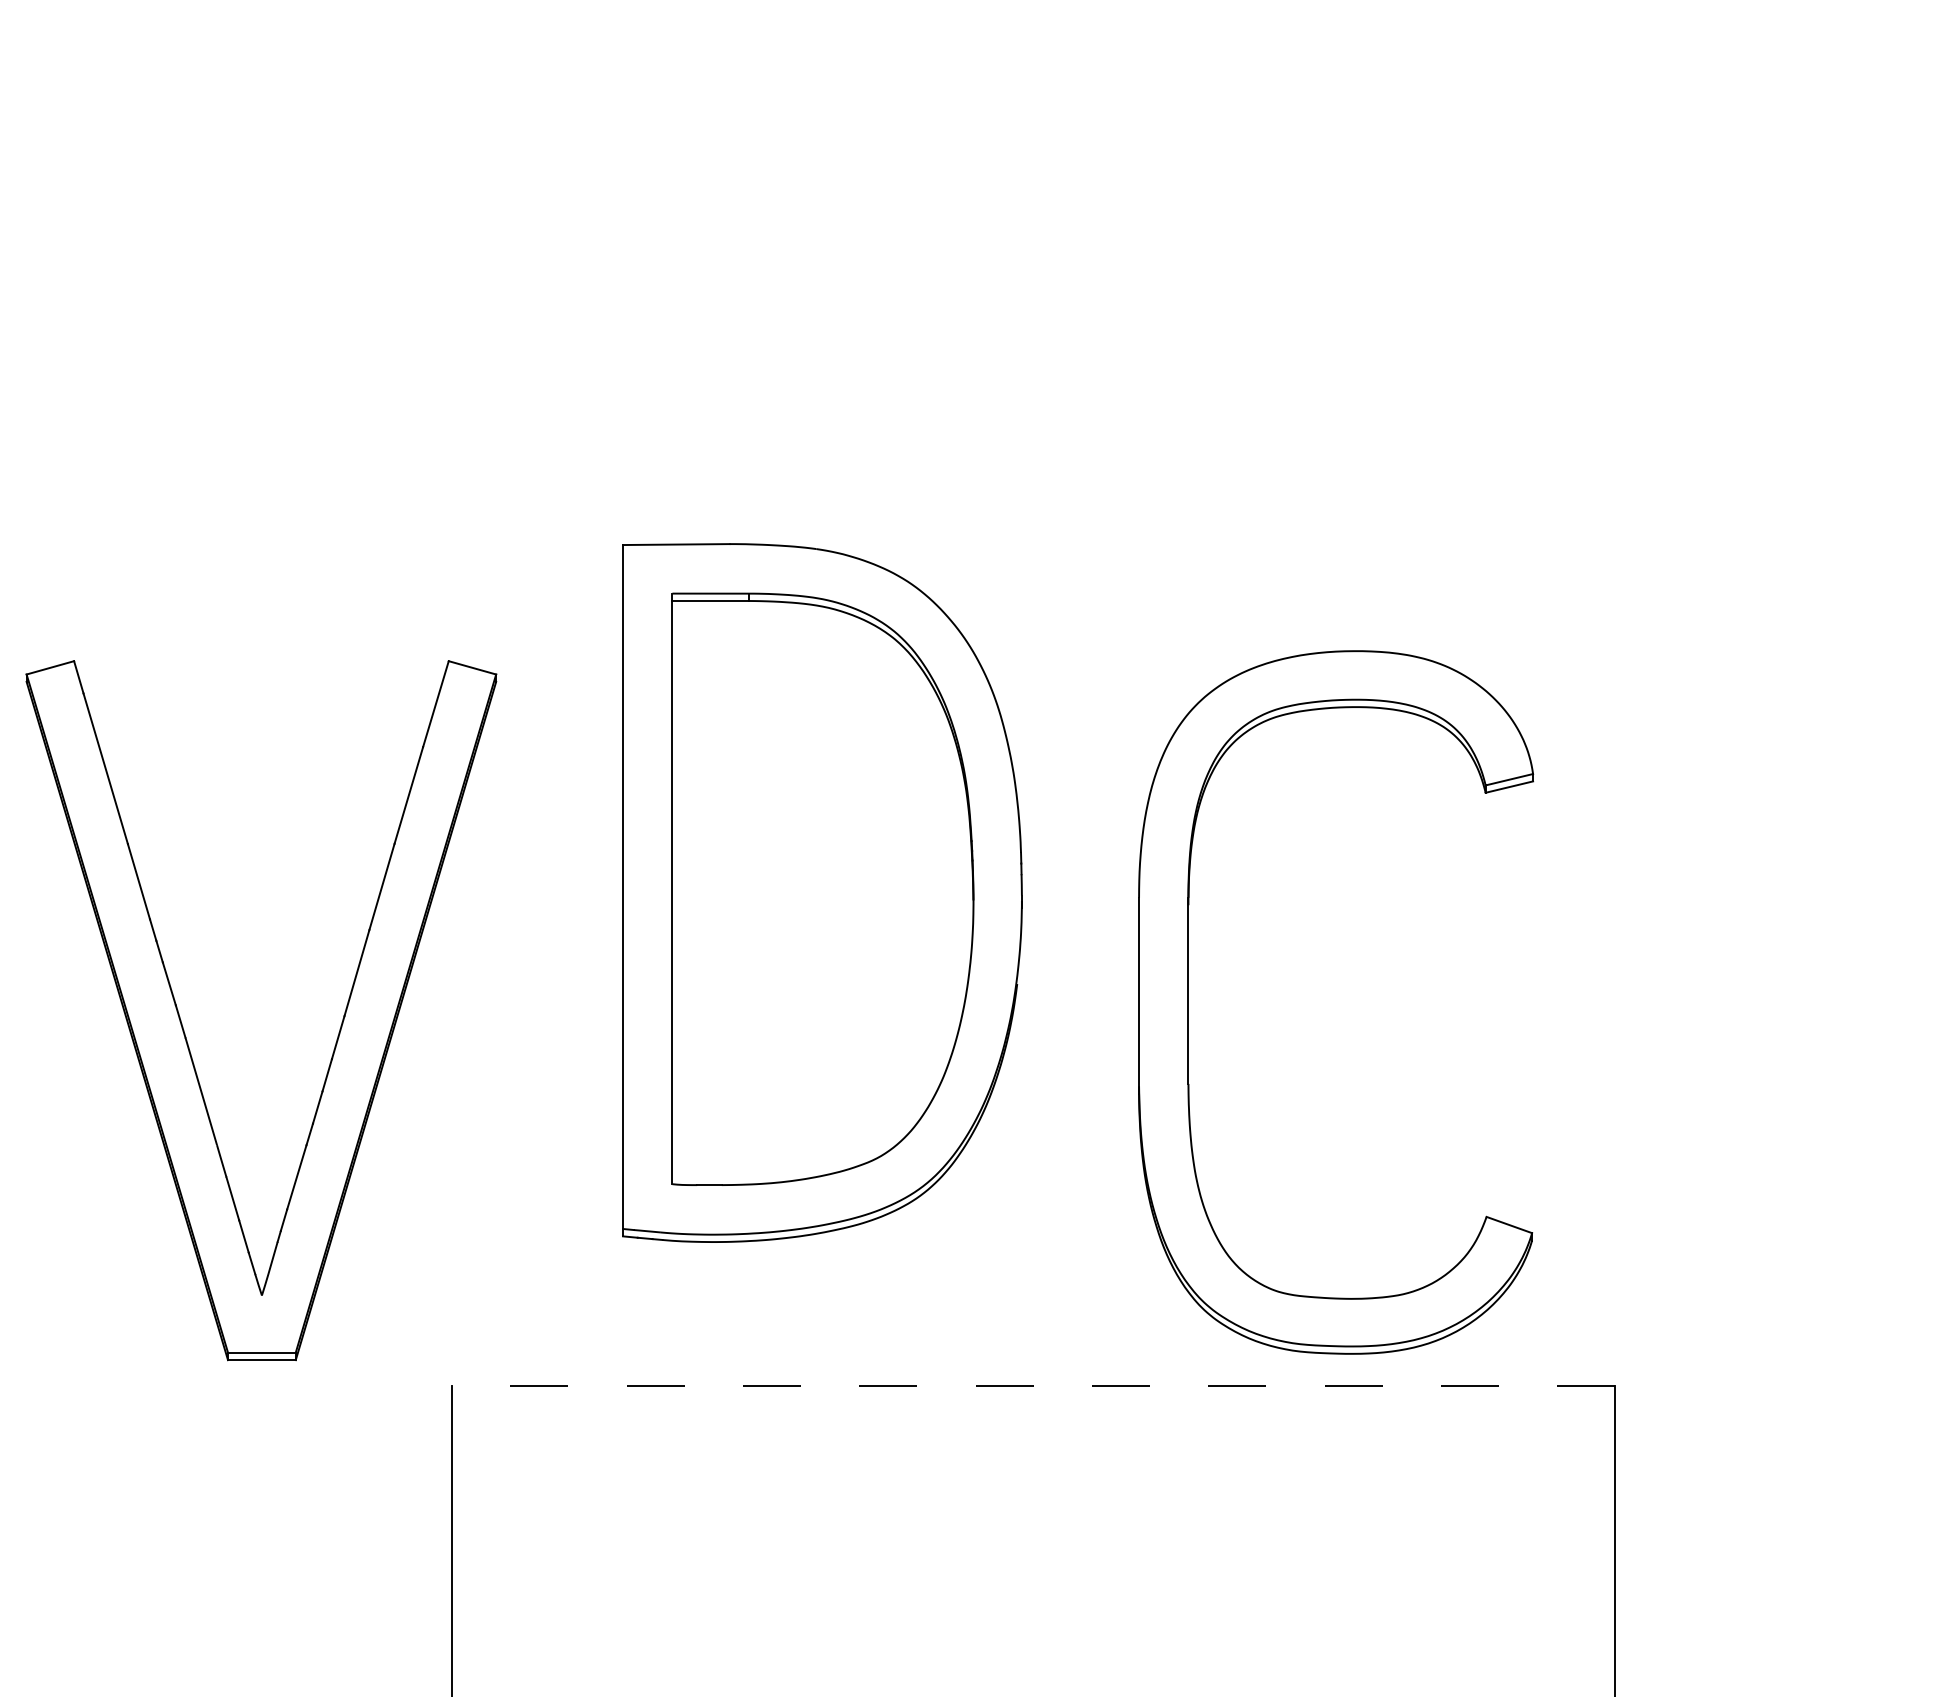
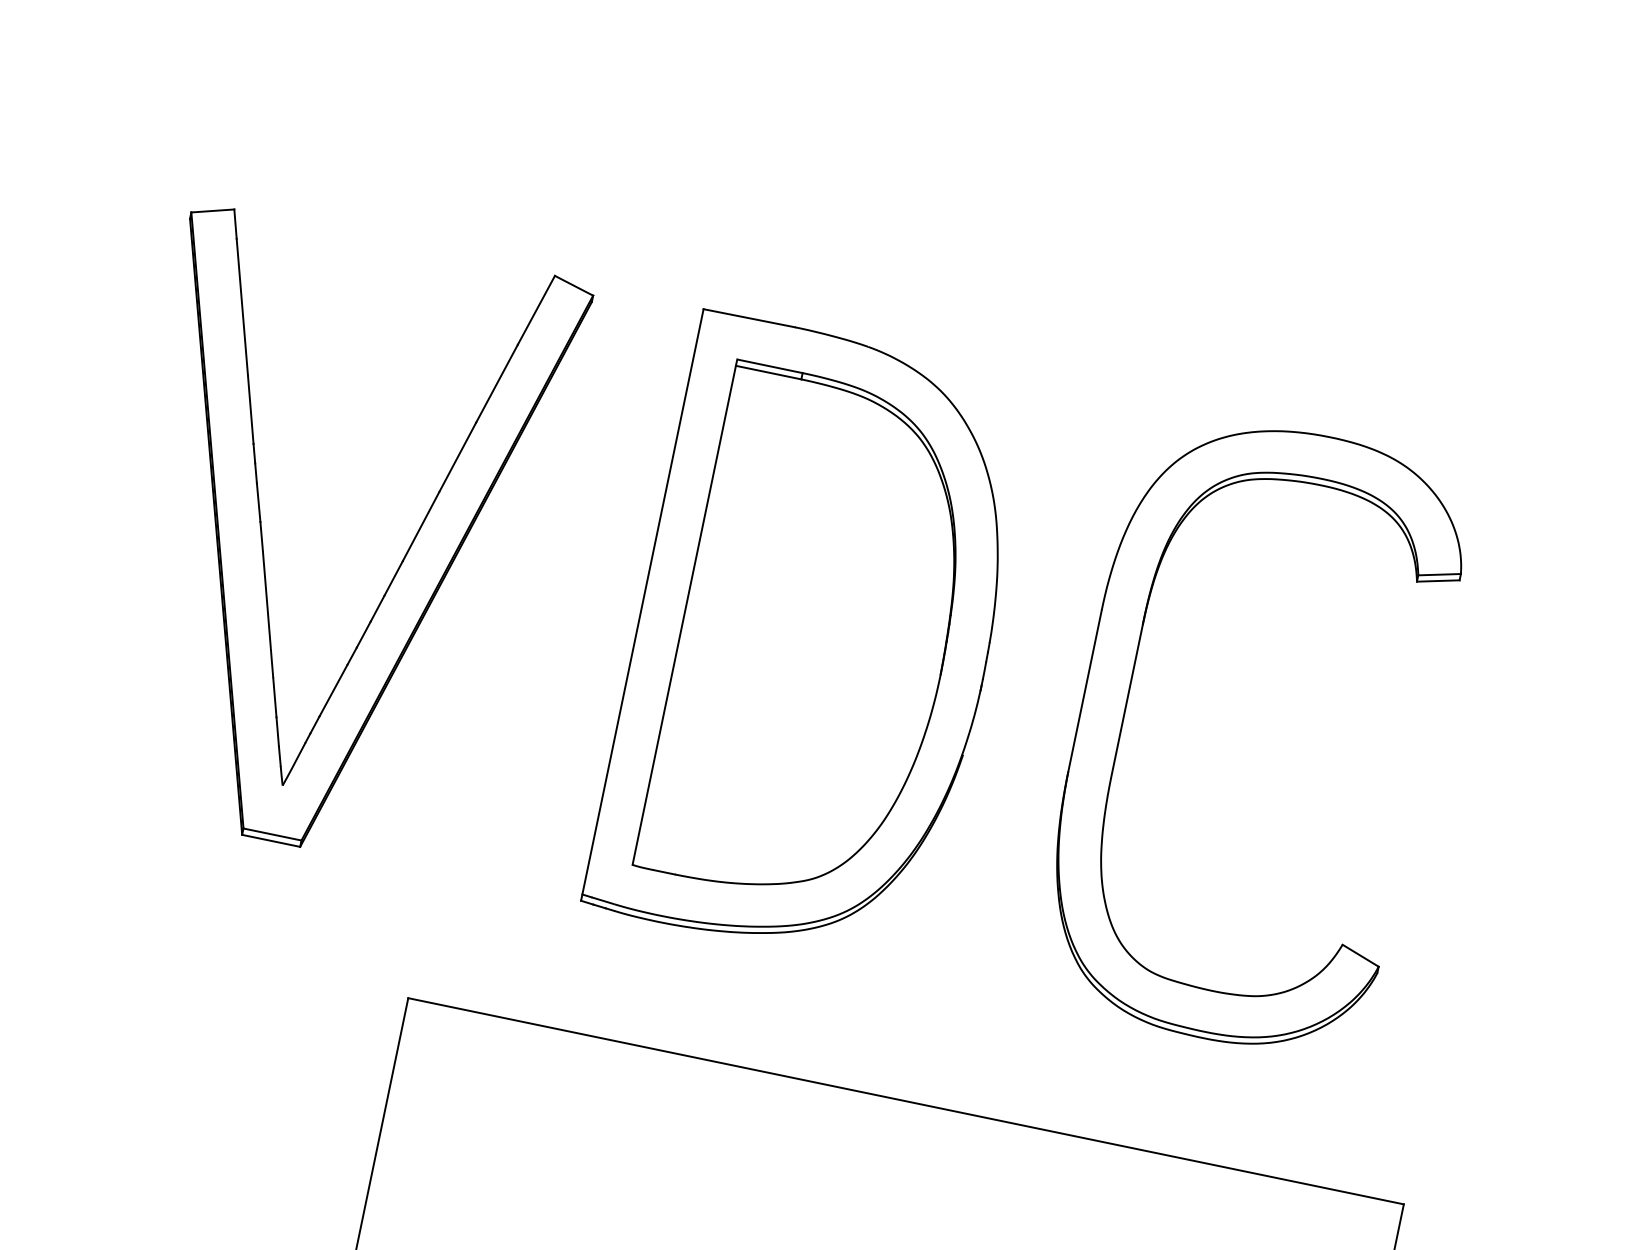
part: (1188, 1002) -> (1125, 708), moved
part: (186, 1036) -> (264, 550), moved
line: (1033, 1385) -> (905, 1101), dashed -> solid

